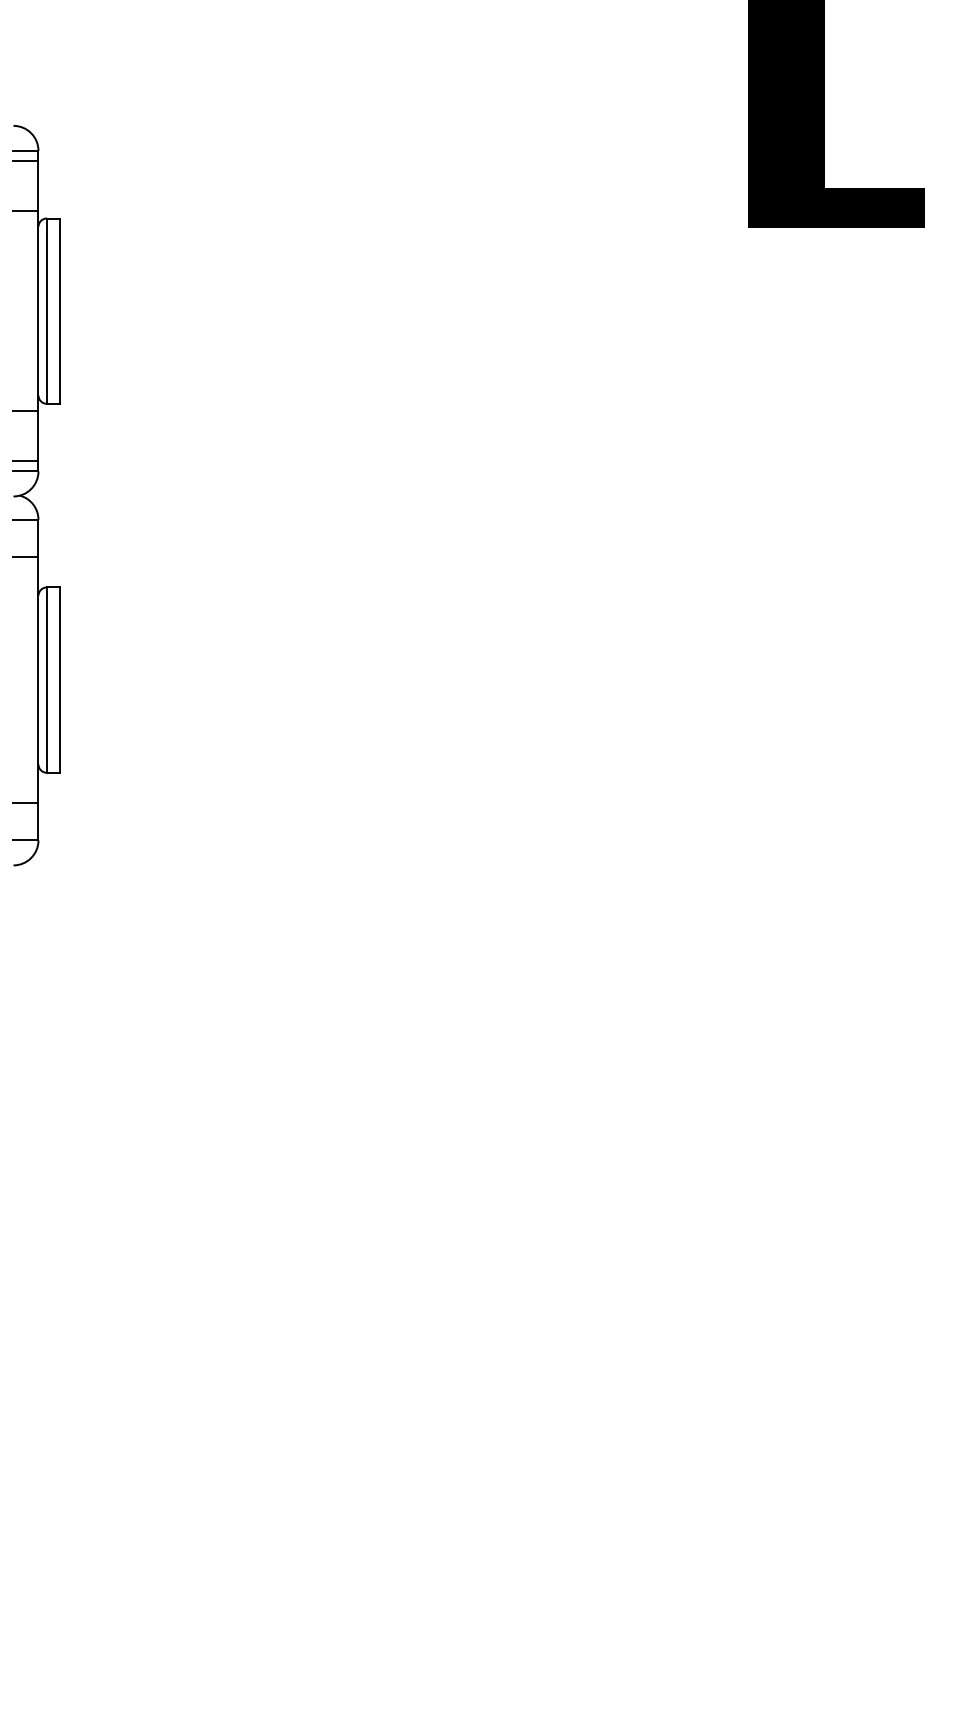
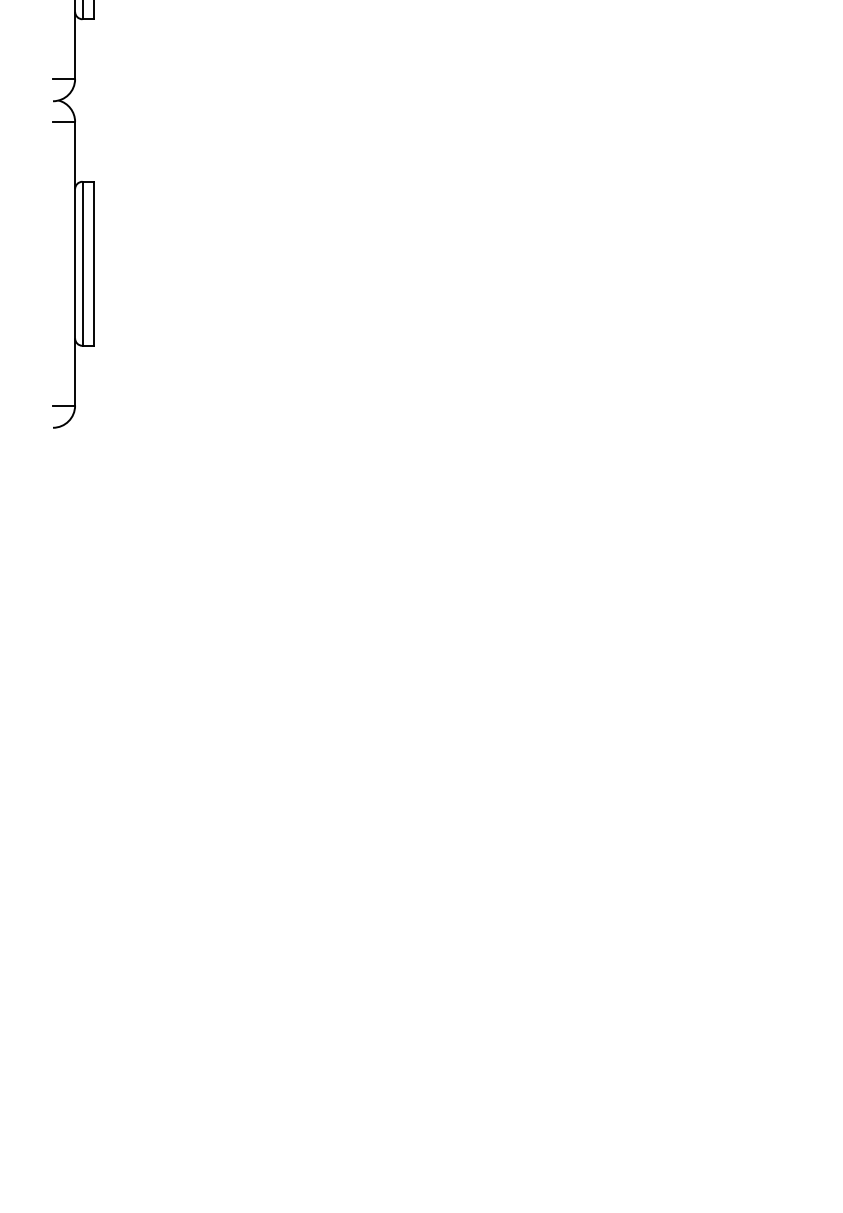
line: (25, 411) -> (63, 26), removed
line: (25, 461) -> (63, 70), removed
line: (25, 557) -> (63, 155), removed
line: (25, 802) -> (63, 372), removed

